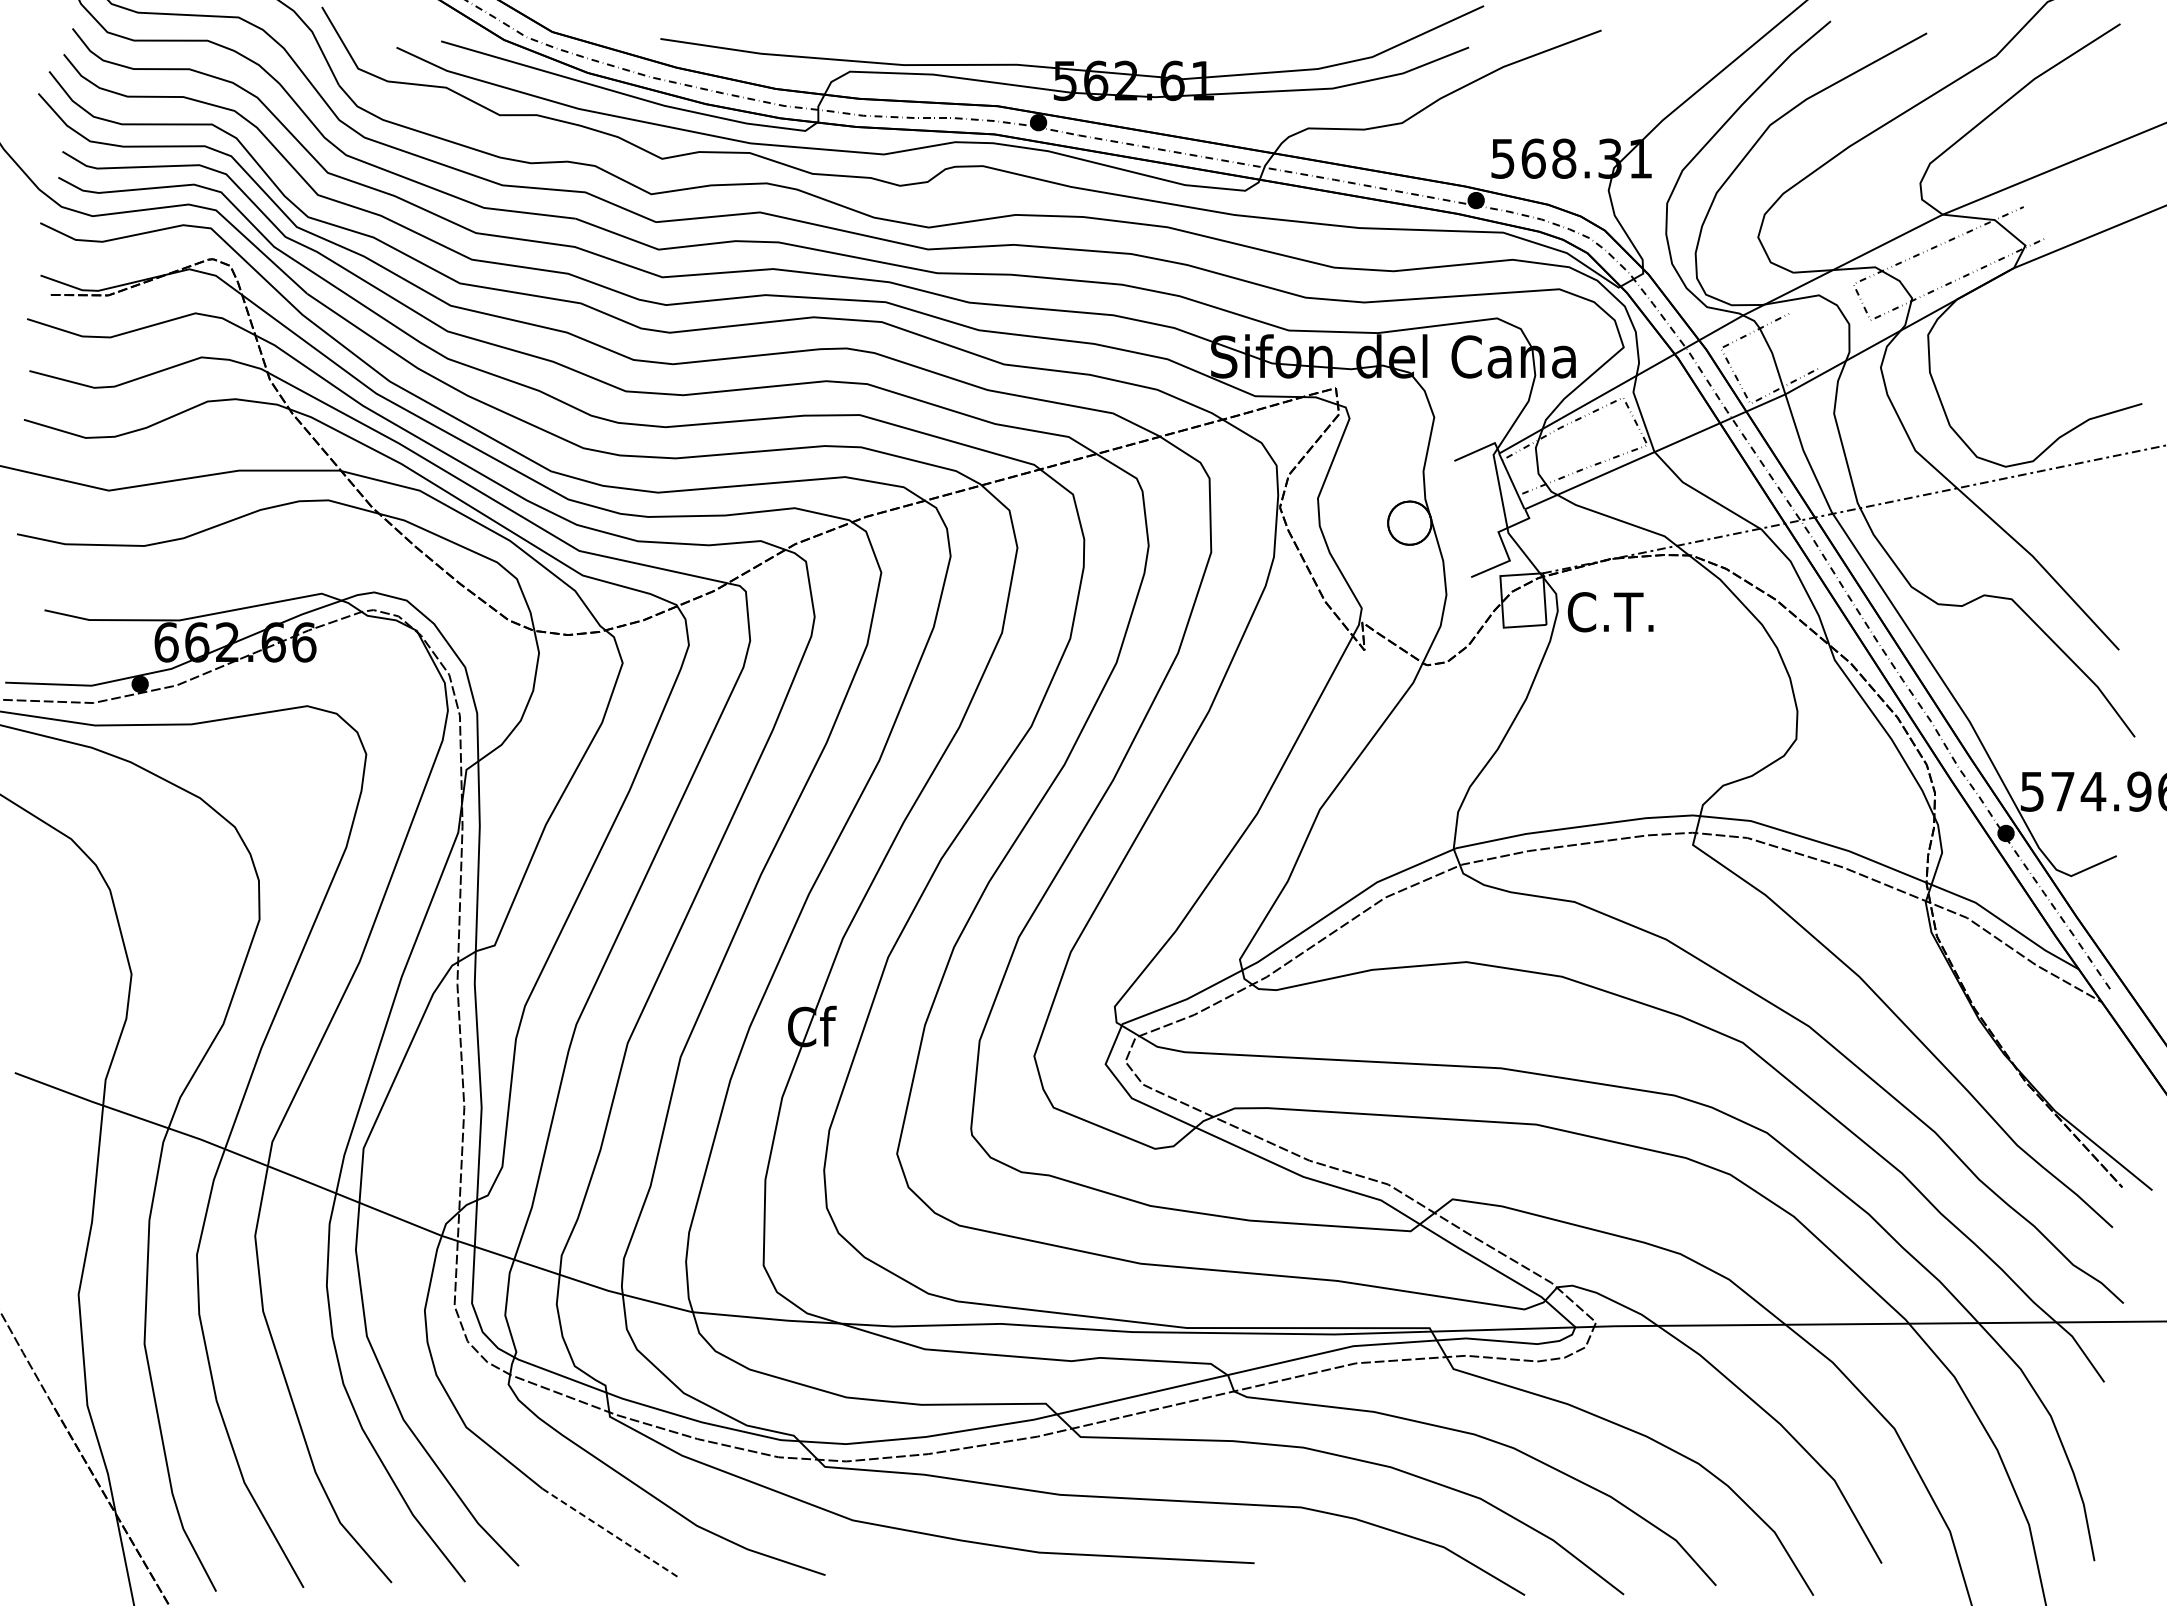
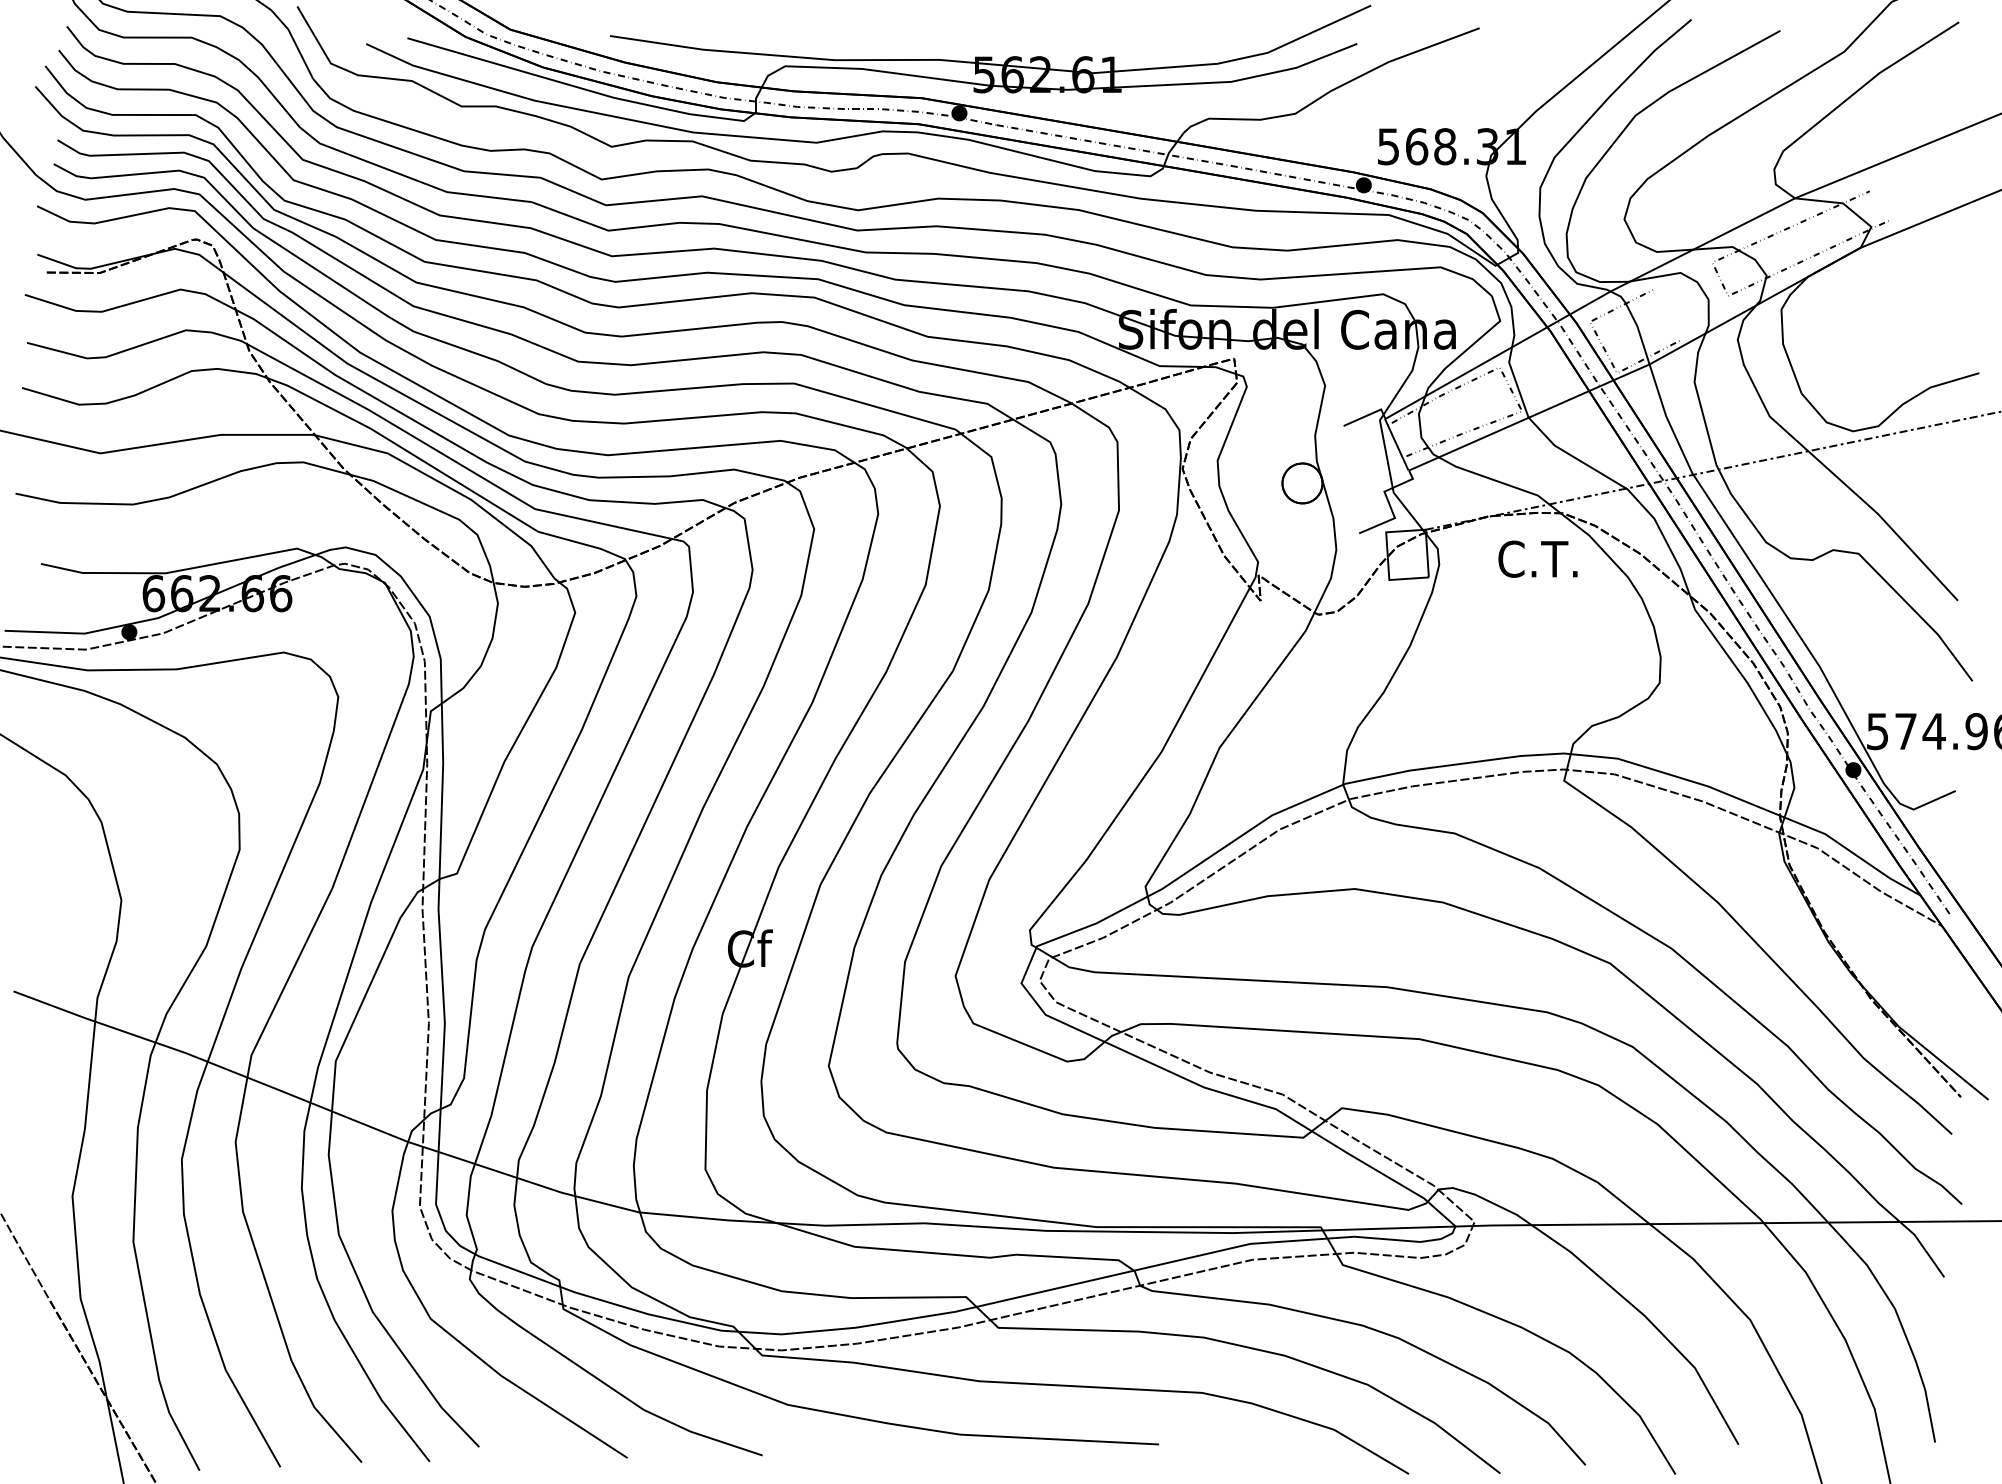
text: (1610, 612) -> (1537, 559), moved
line: (610, 1533) -> (563, 1416), dashed -> solid

